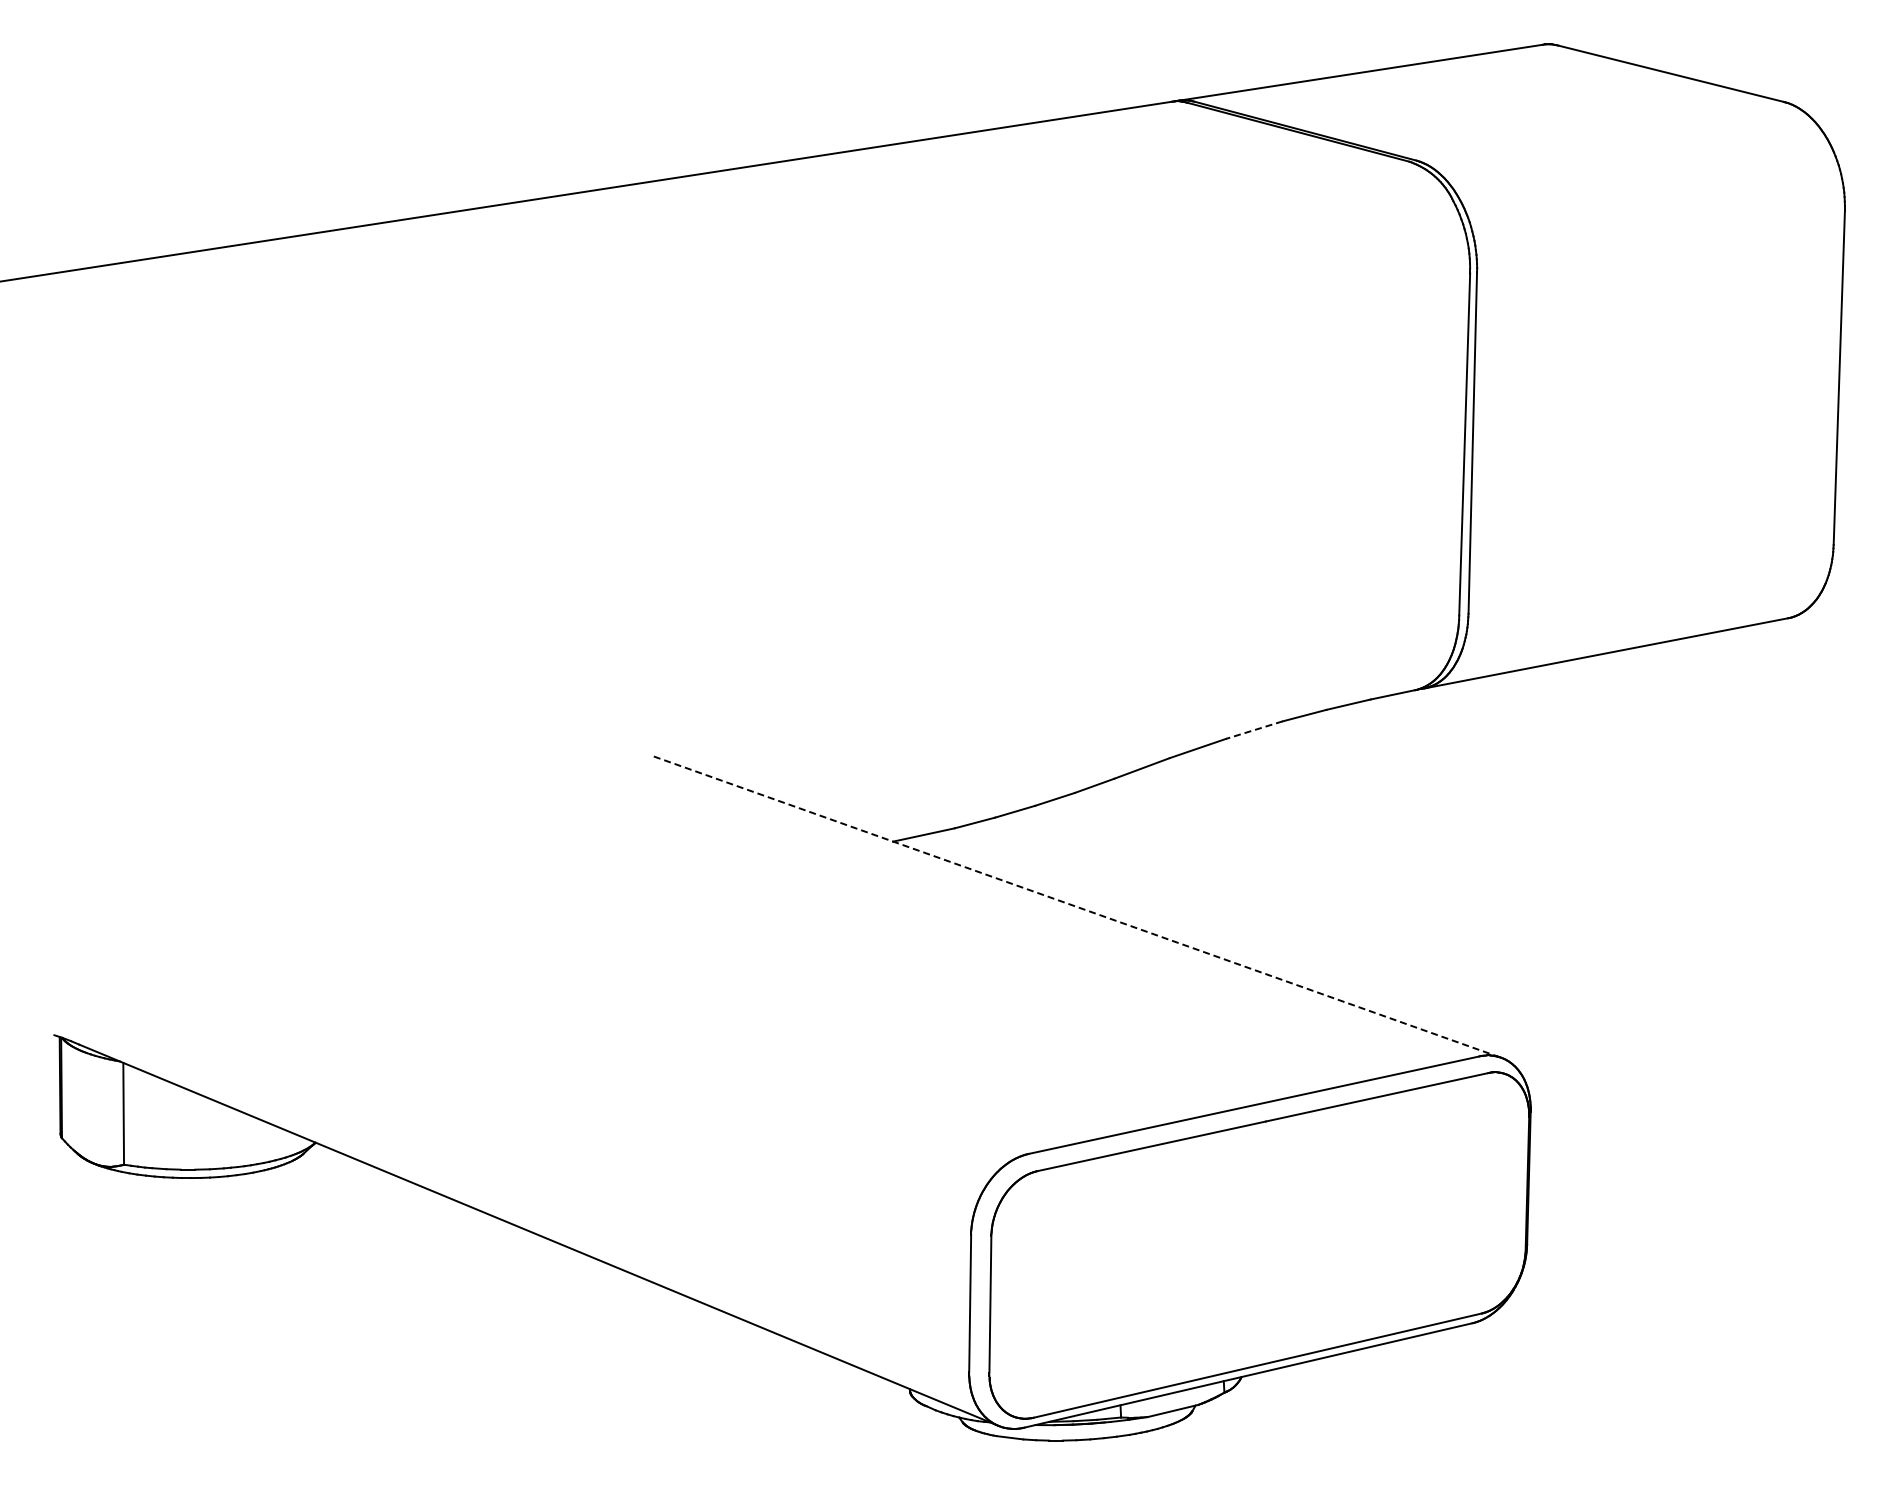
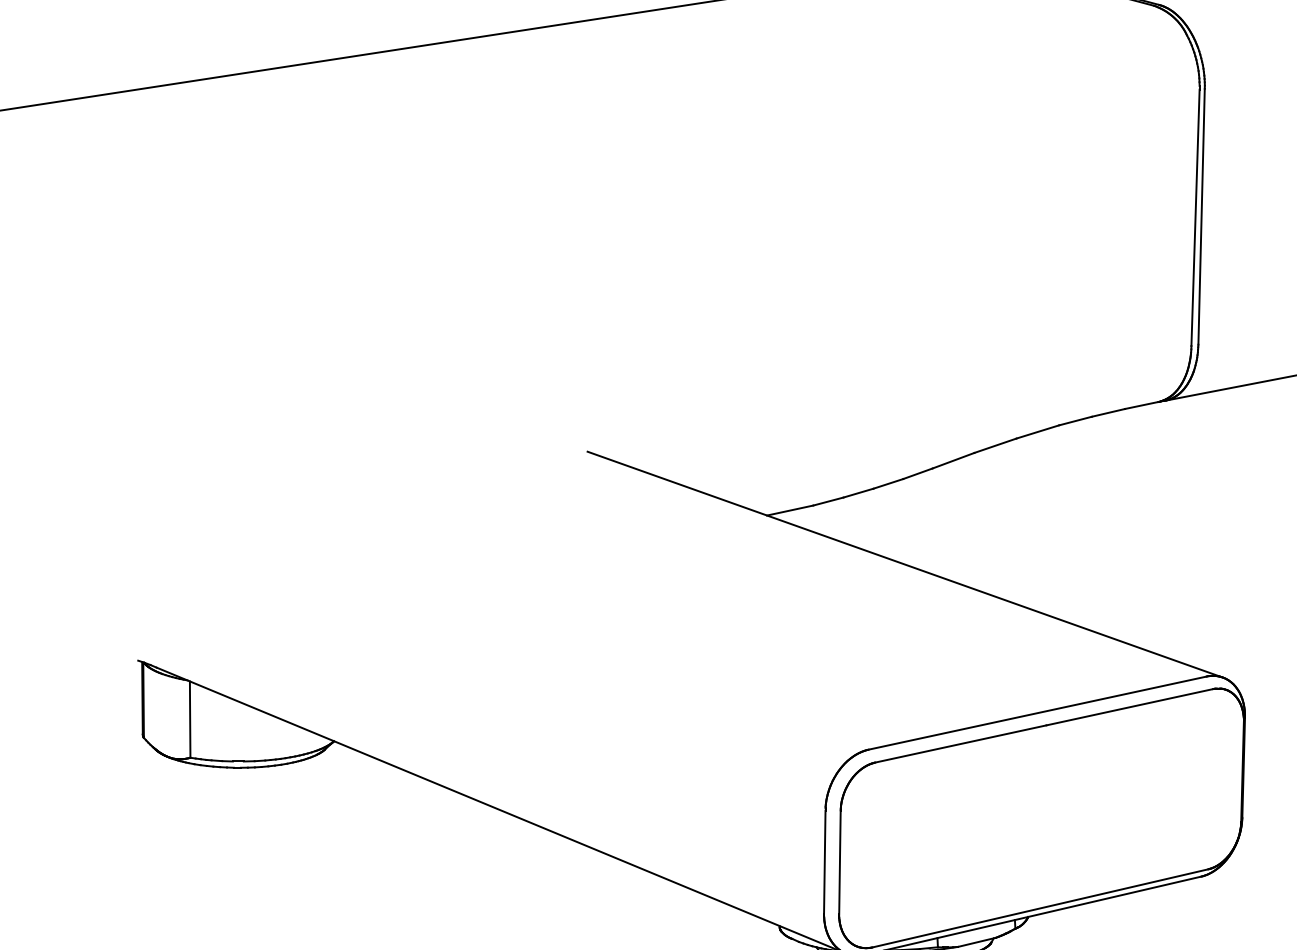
line: (1254, 730) -> (1037, 432), dashed -> solid
line: (1077, 907) -> (905, 564), dashed -> solid

